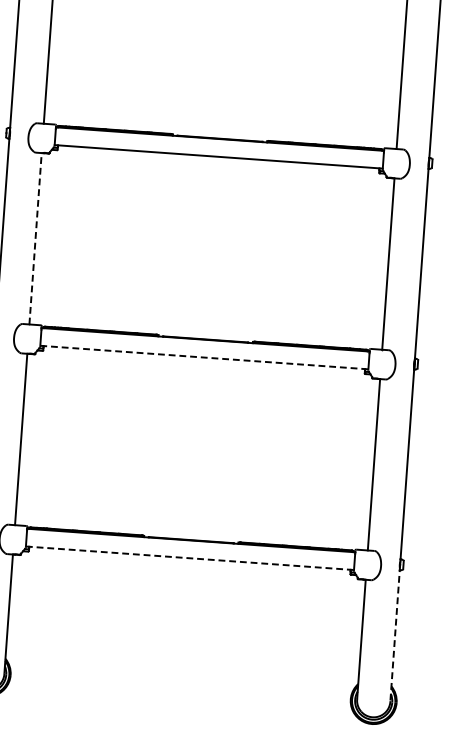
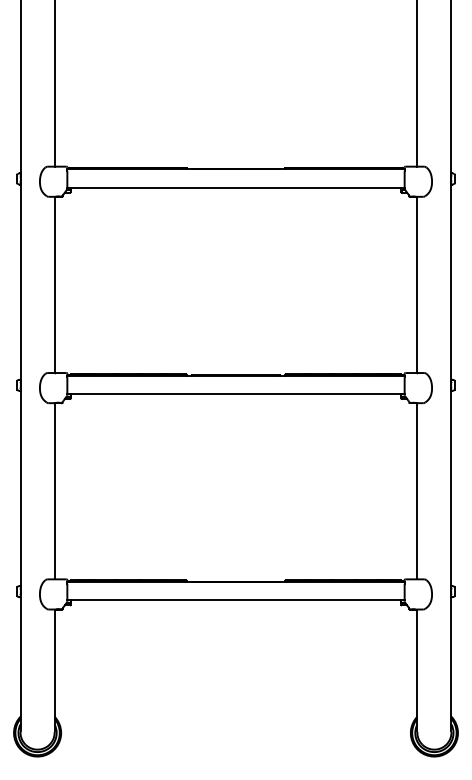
line: (35, 238) -> (54, 284), dashed -> solid
line: (204, 358) -> (236, 394), dashed -> solid
line: (190, 558) -> (236, 600), dashed -> solid
line: (395, 635) -> (451, 664), dashed -> solid

